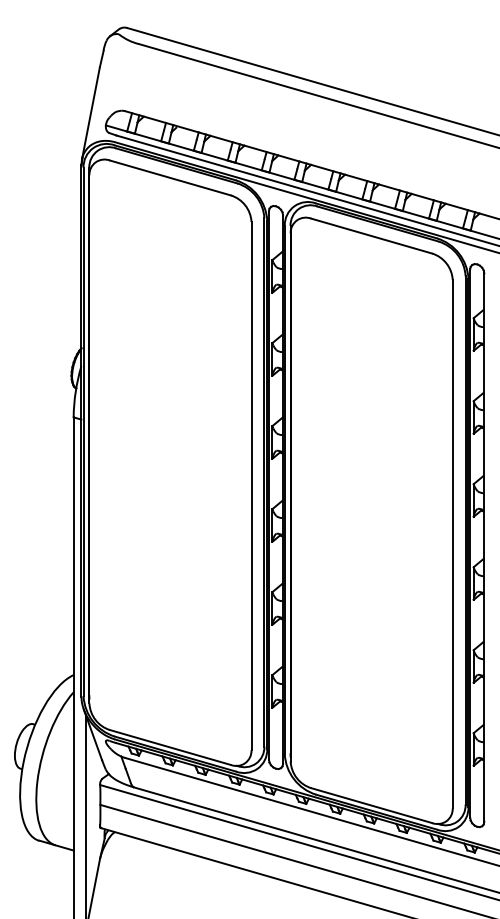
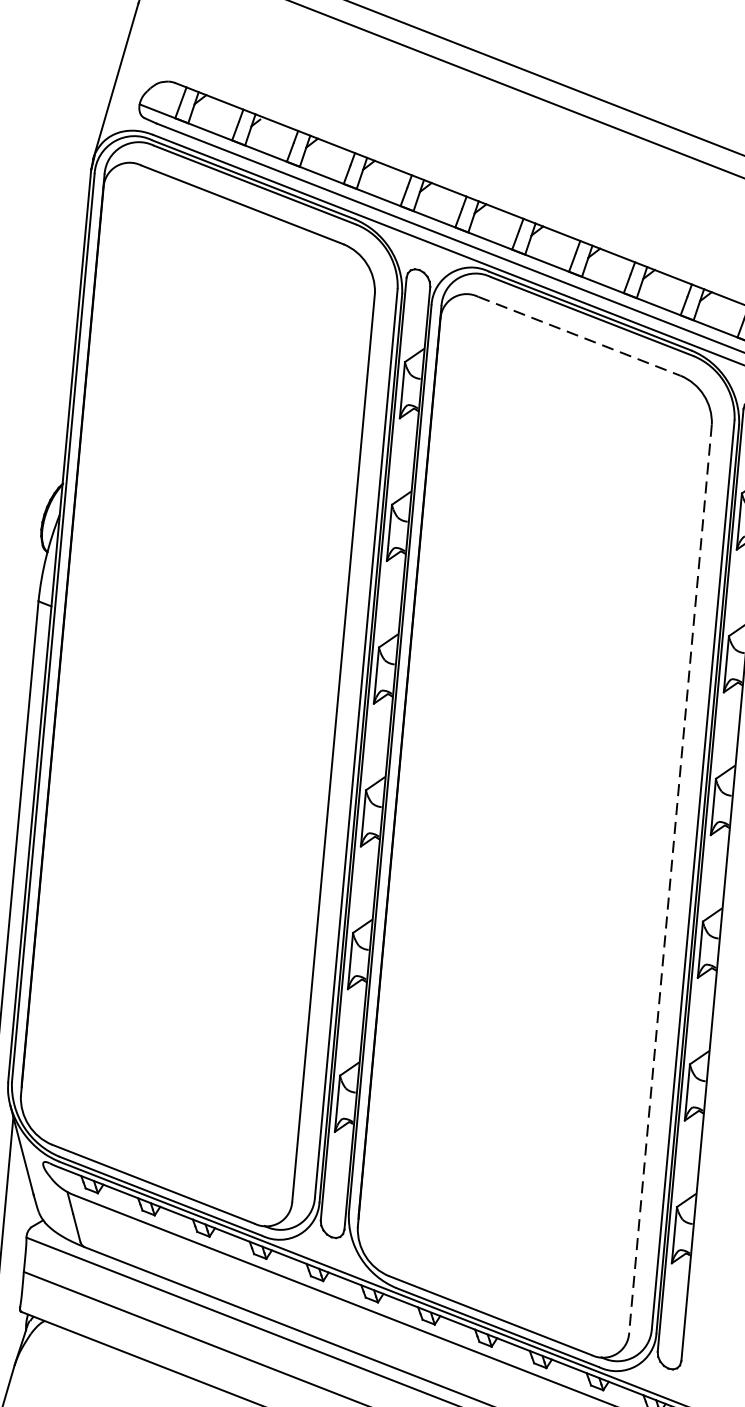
line: (371, 236) -> (578, 336), solid -> dashed
line: (452, 544) -> (670, 879), solid -> dashed

